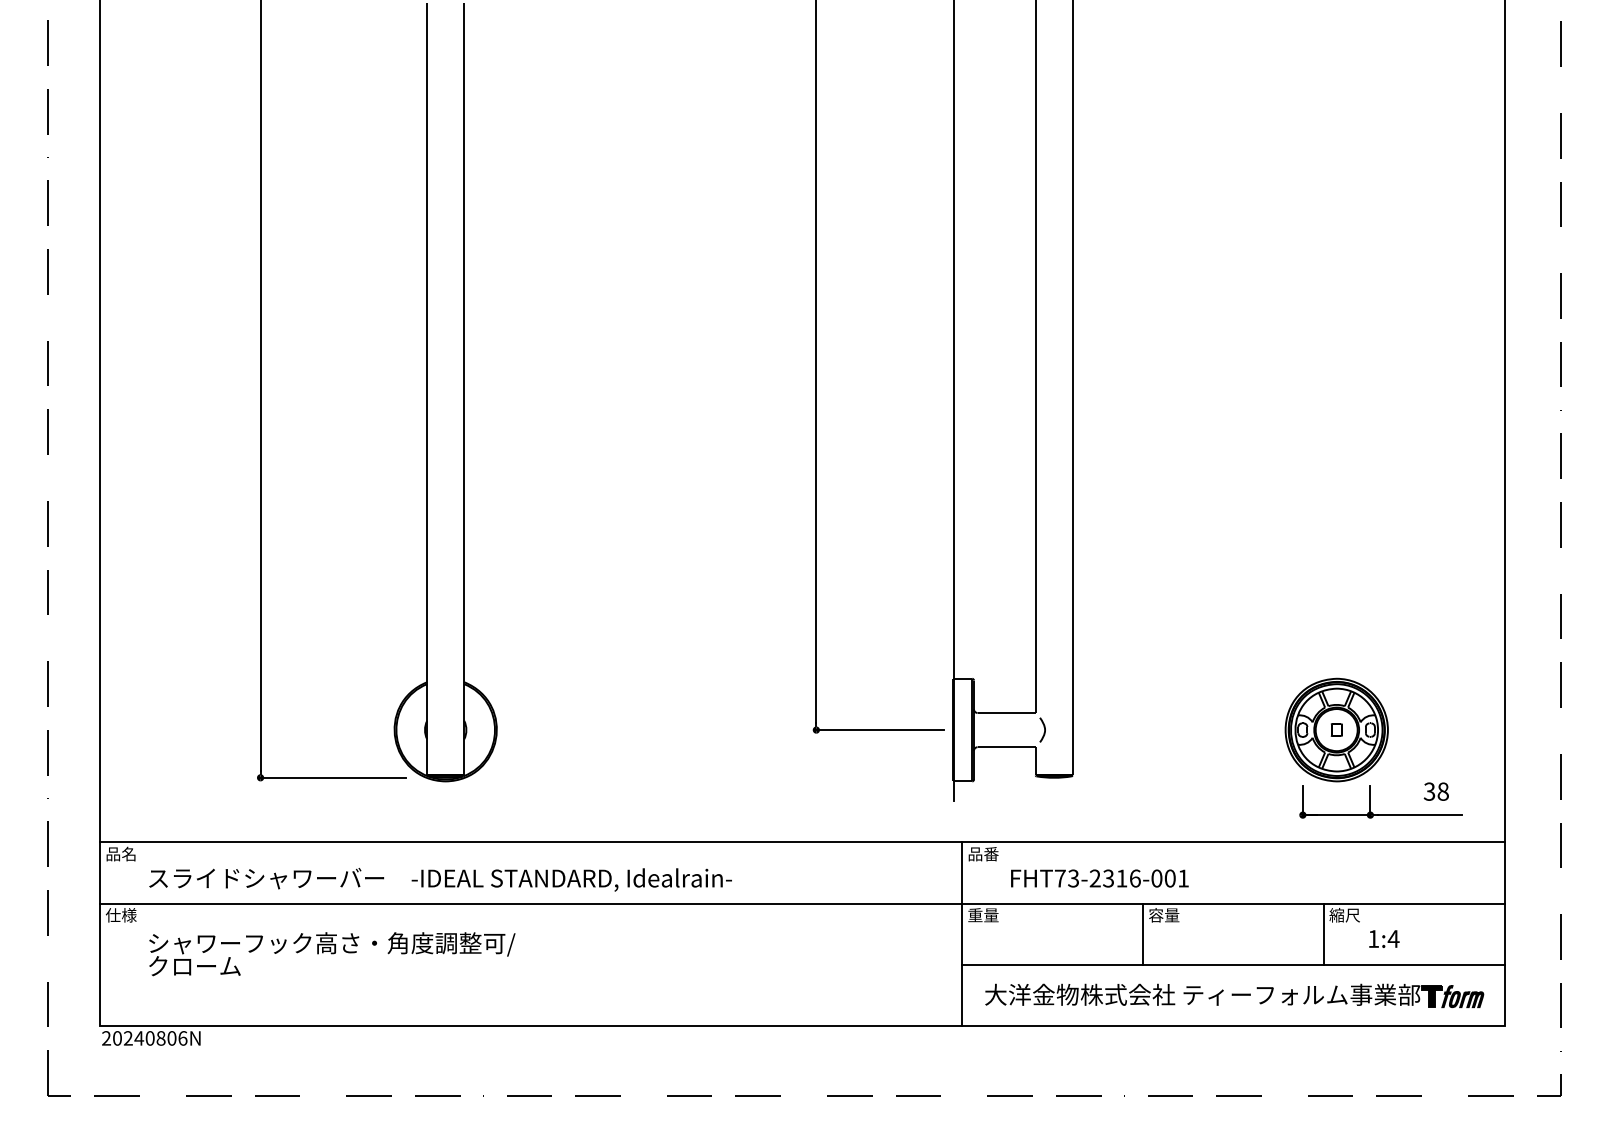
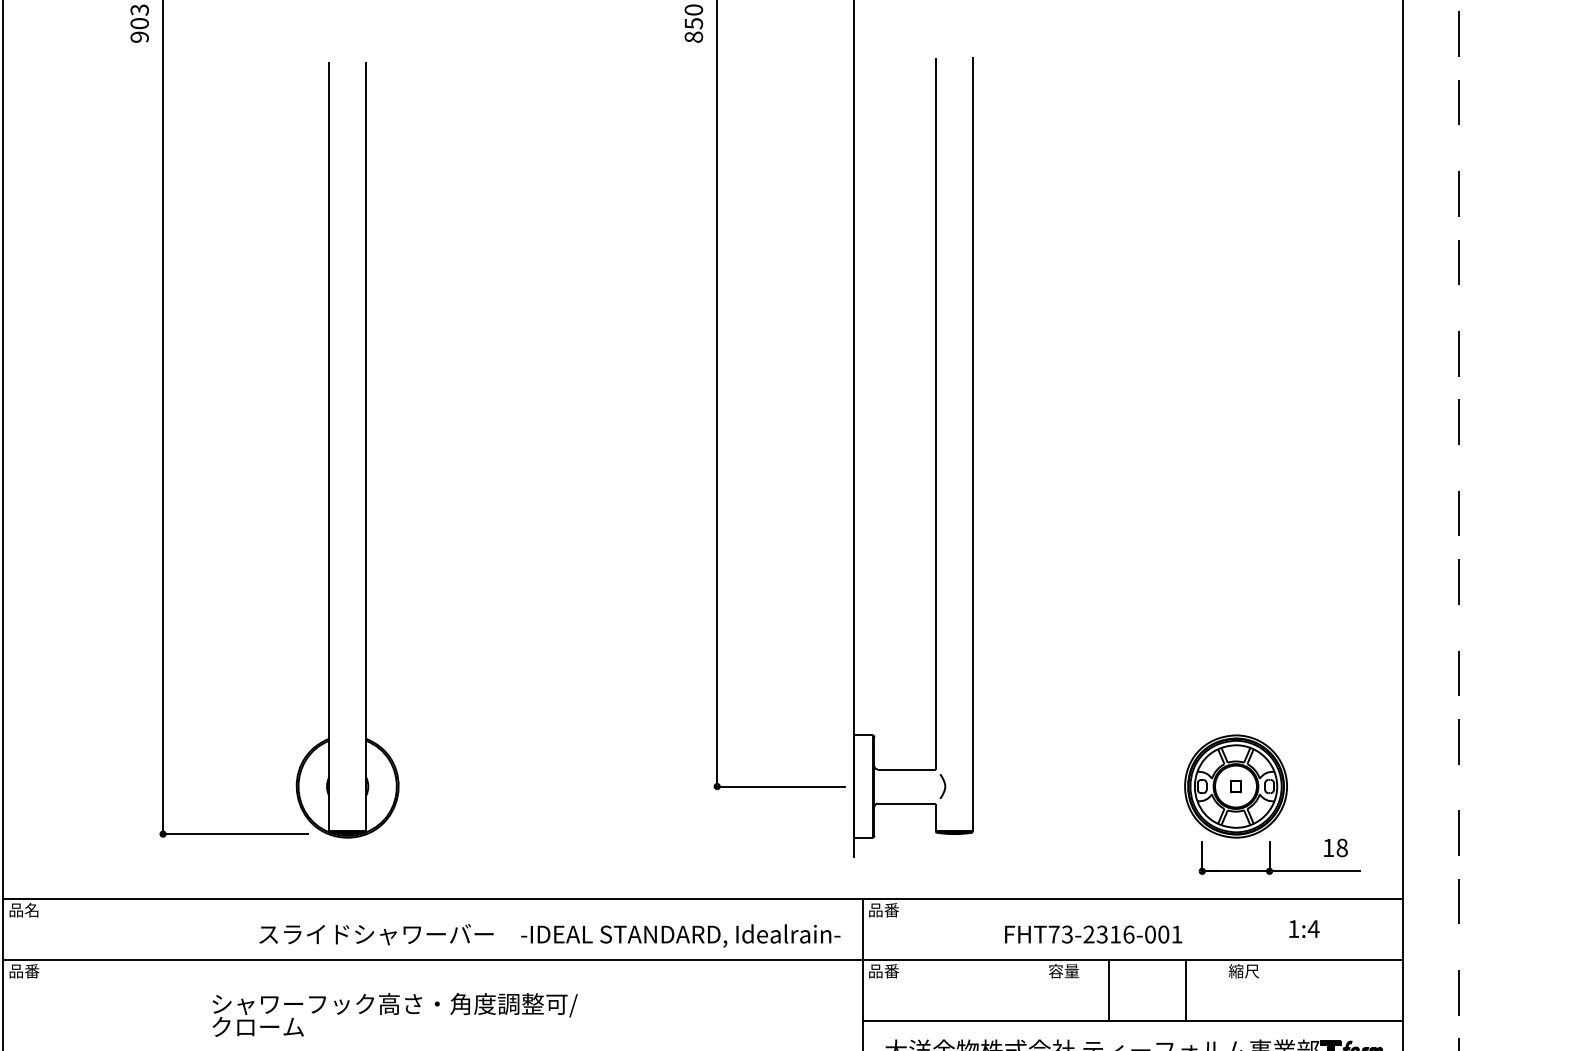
text: (1429, 791) -> (1328, 847), 38 -> 18
text: (1099, 878) -> (1093, 934), moved
text: (440, 879) -> (549, 935), moved
text: (120, 915) -> (23, 971), 仕様 -> 品番
text: (983, 915) -> (883, 971), 重量 -> 品番
line: (1143, 933) -> (1109, 989), moved
line: (1323, 933) -> (1185, 989), moved
text: (1384, 938) -> (1304, 928), moved
text: (332, 954) -> (395, 1015), moved

